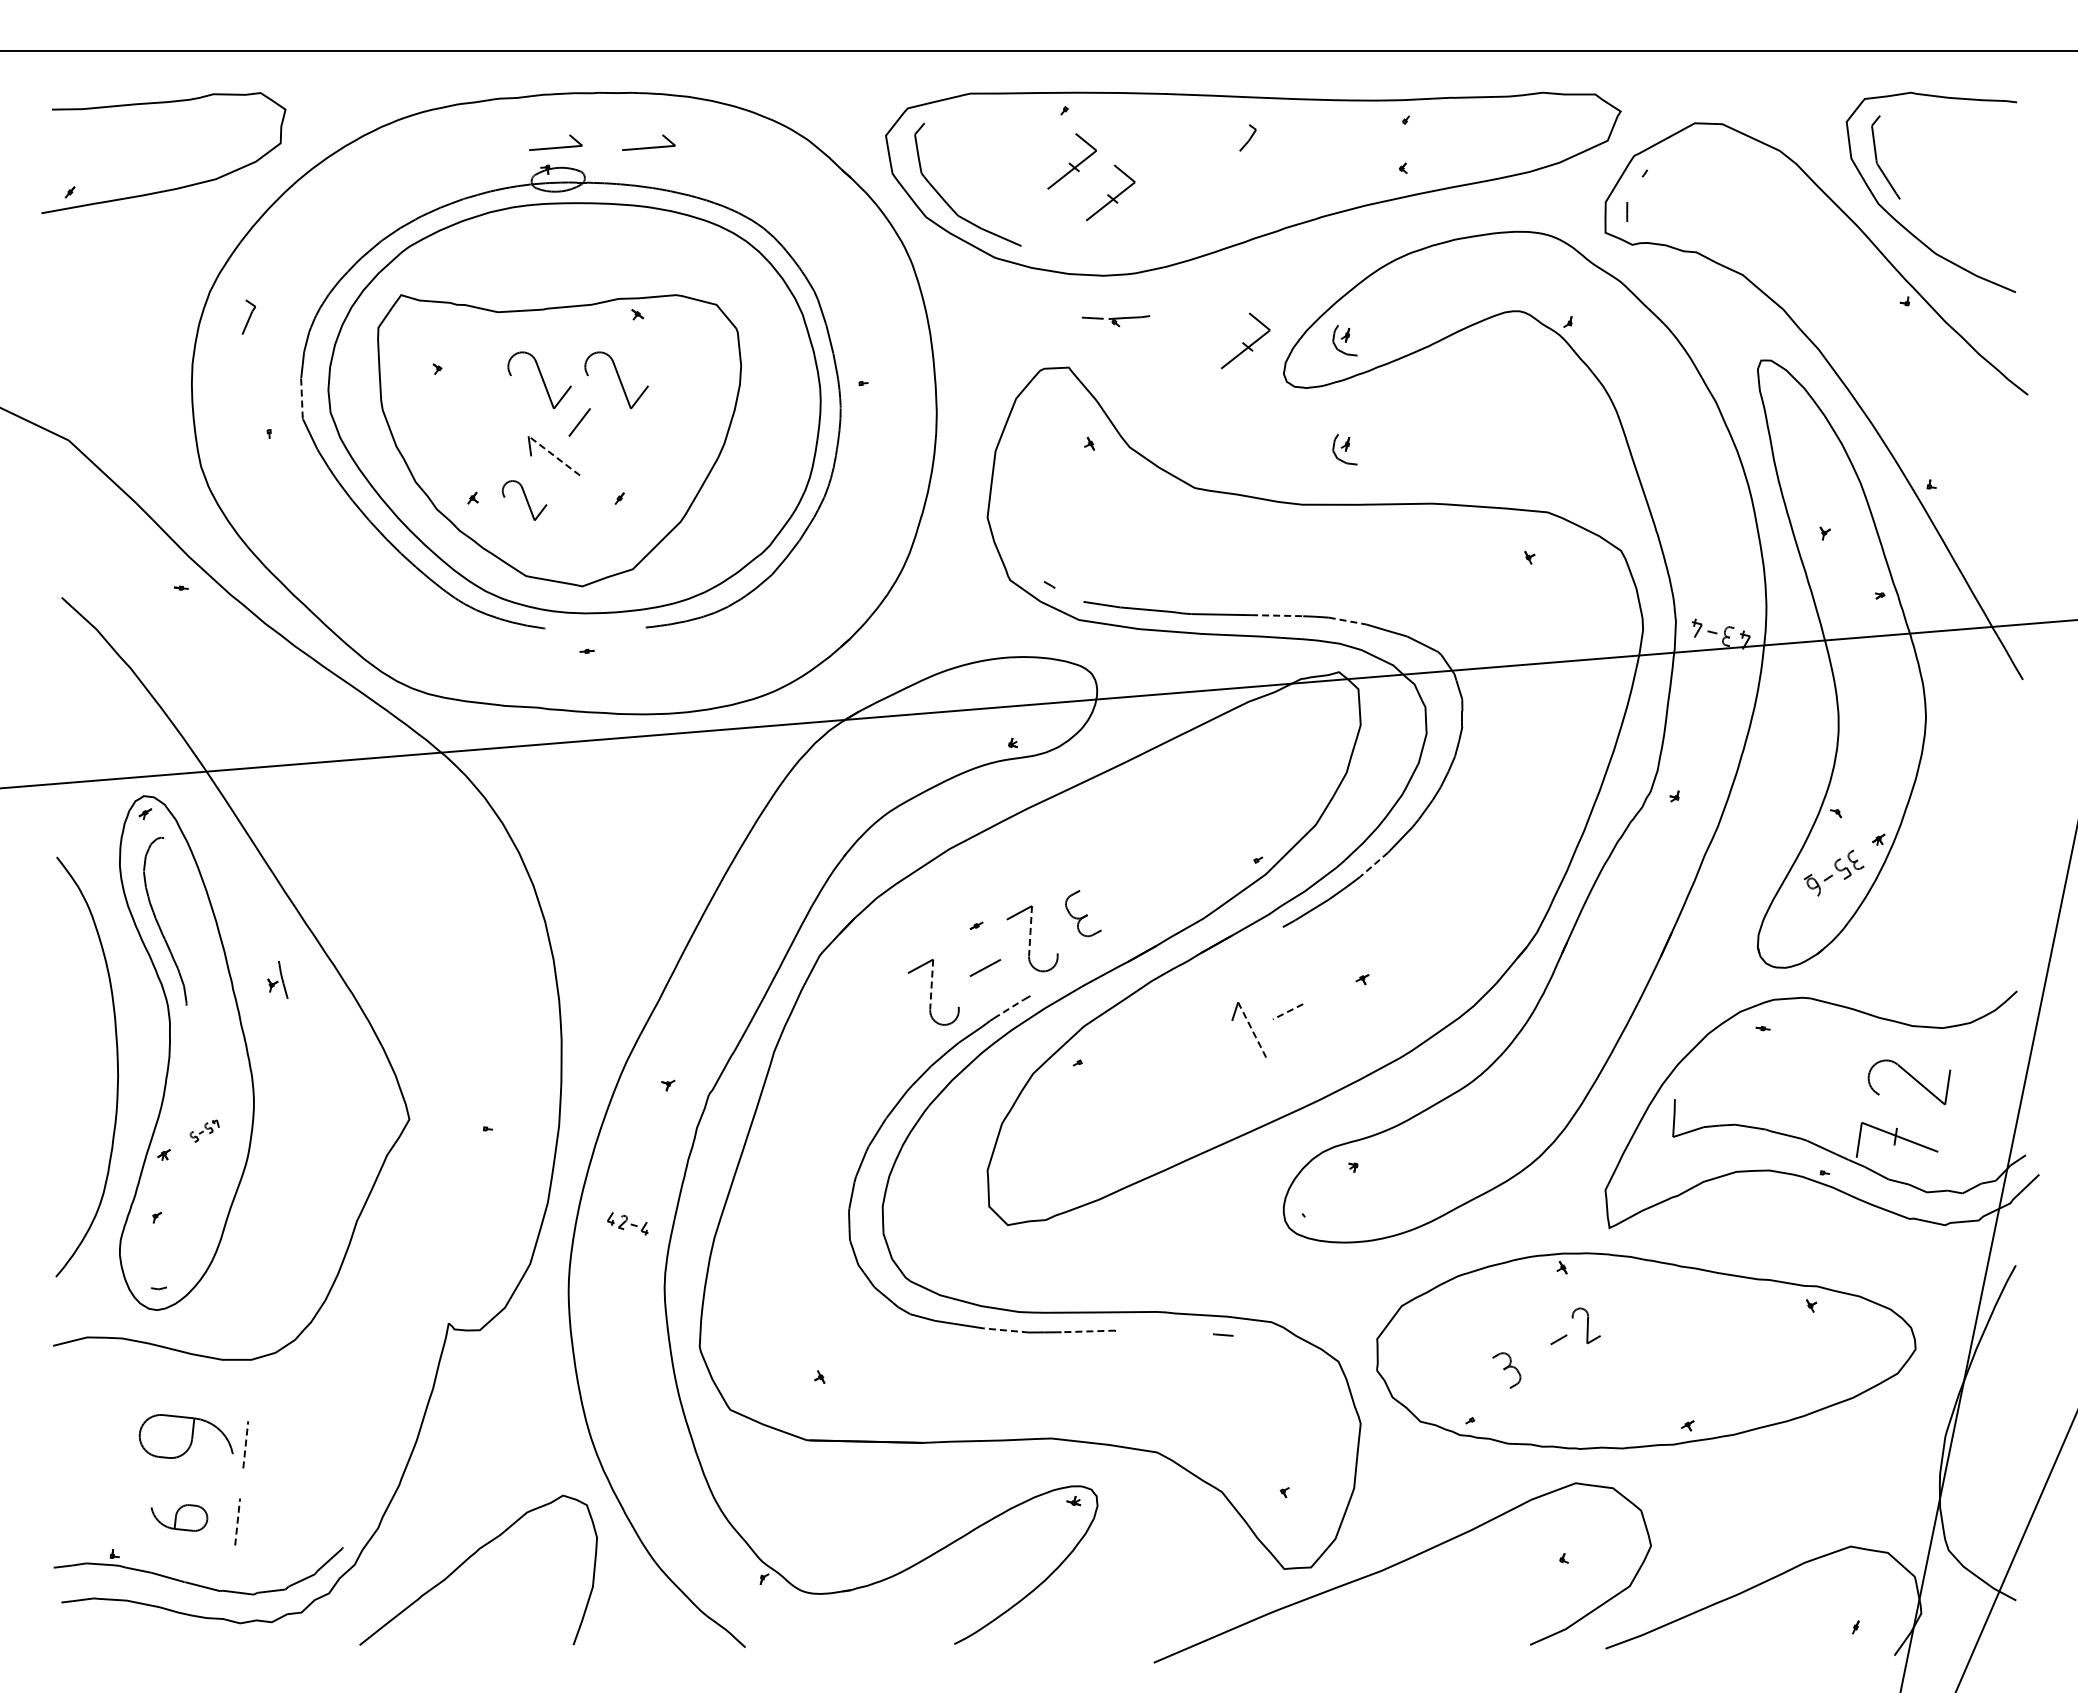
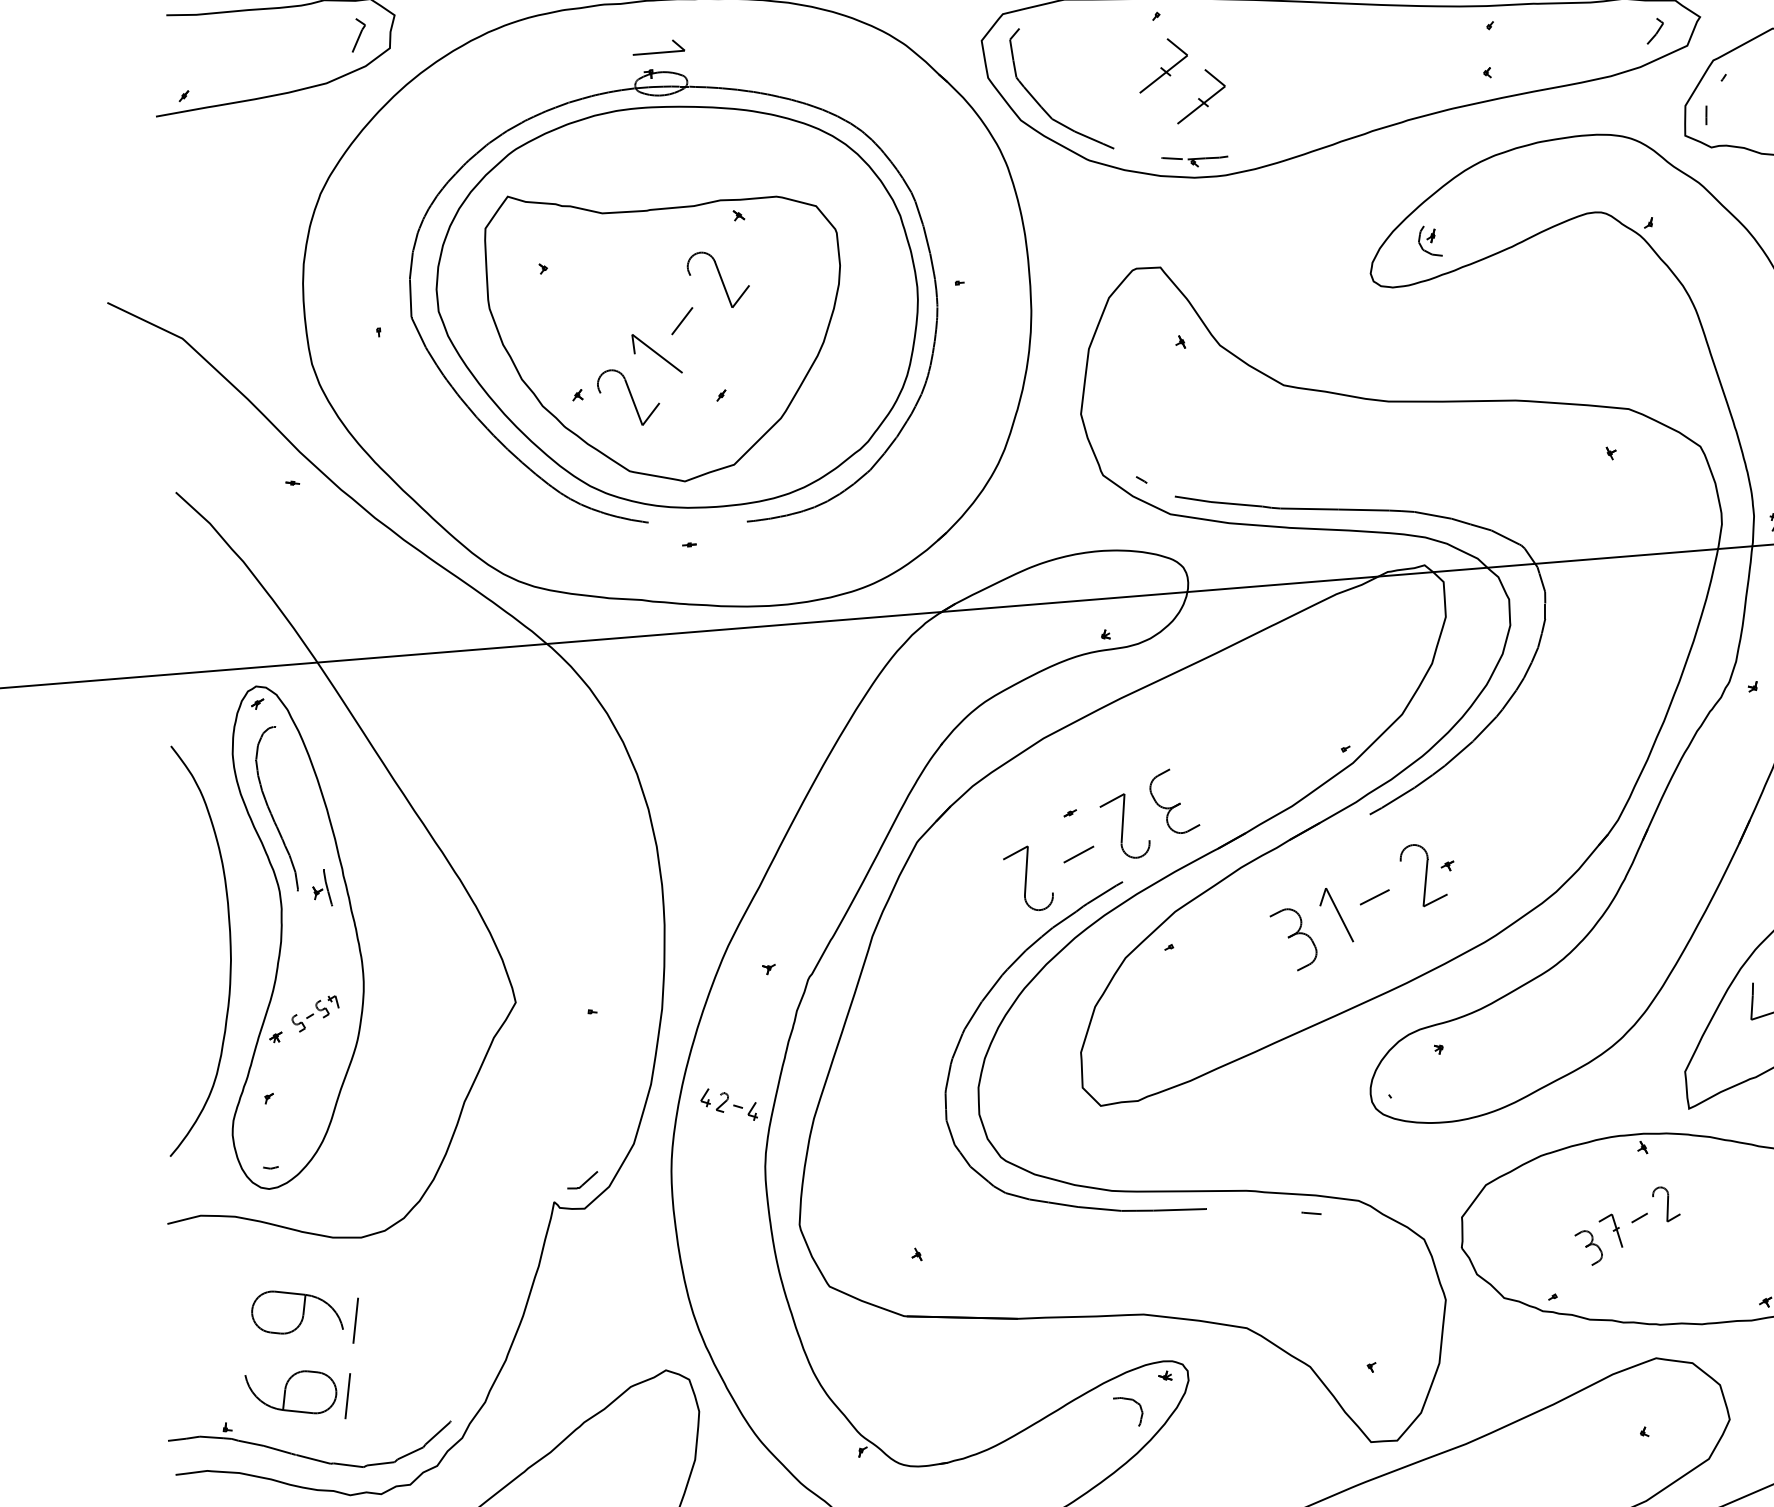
part: (1247, 137) -> (1654, 30), moved
part: (648, 142) -> (749, 47), removed
part: (248, 316) -> (358, 34), moved
part: (1115, 321) -> (1194, 161), moved
part: (1245, 340) -> (1333, 241), removed
part: (539, 380) -> (642, 280), removed
line: (301, 398) -> (410, 297), dashed -> solid
part: (1344, 449) -> (1430, 347), removed
line: (553, 455) -> (656, 353), dashed -> solid
part: (524, 500) -> (628, 397), size x1.43
line: (1277, 615) -> (1364, 509), dashed -> solid
line: (1348, 621) -> (1433, 515), dashed -> solid
line: (1373, 864) -> (1458, 753), dashed -> solid
part: (1083, 913) -> (1174, 801), size x1.43
line: (1030, 931) -> (1123, 818), dashed -> solid
part: (277, 979) -> (322, 887), moved
line: (931, 985) -> (1026, 871), dashed -> solid
part: (1337, 989) -> (1423, 875), added
line: (1008, 1009) -> (1101, 895), dashed -> solid
line: (1288, 1011) -> (1375, 897), dashed -> solid
line: (1252, 1030) -> (1340, 915), dashed -> solid
part: (1204, 1055) -> (1293, 940), added
part: (204, 1131) -> (315, 1014), size x1.67
part: (627, 1223) -> (728, 1104), size x1.43
part: (477, 1300) -> (582, 1179), added
line: (1006, 1330) -> (1099, 1208), dashed -> solid
line: (1088, 1331) -> (1179, 1209), dashed -> solid
part: (1529, 1352) -> (1610, 1230), added
line: (245, 1444) -> (355, 1320), dashed -> solid
part: (179, 1517) -> (290, 1391), size x1.67
line: (237, 1522) -> (347, 1396), dashed -> solid
part: (1037, 1526) -> (1129, 1400), added

